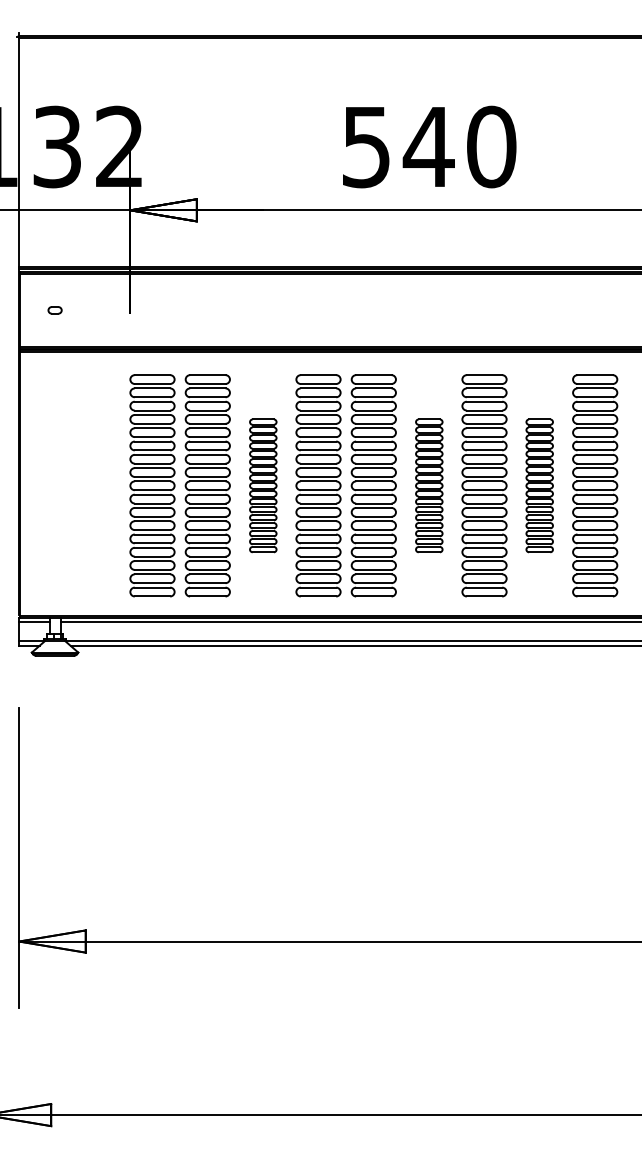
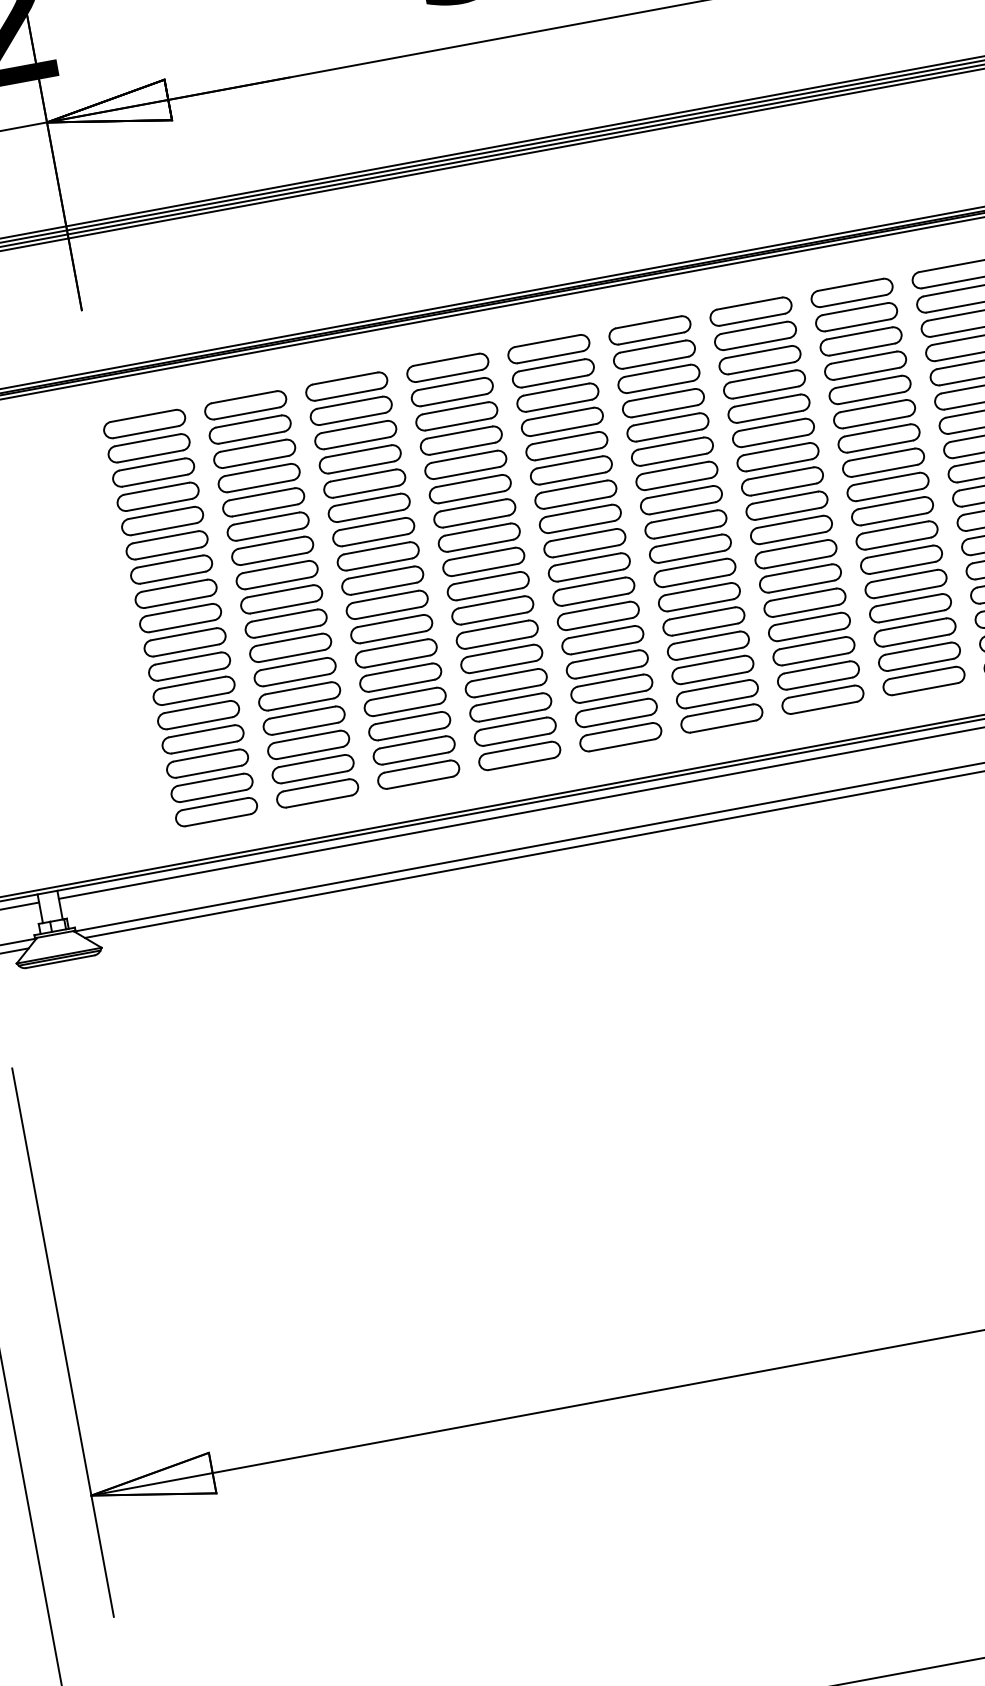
part: (263, 485) -> (383, 579), size x1.67
part: (429, 485) -> (686, 523), size x1.67
part: (539, 485) -> (887, 486), size x1.67

